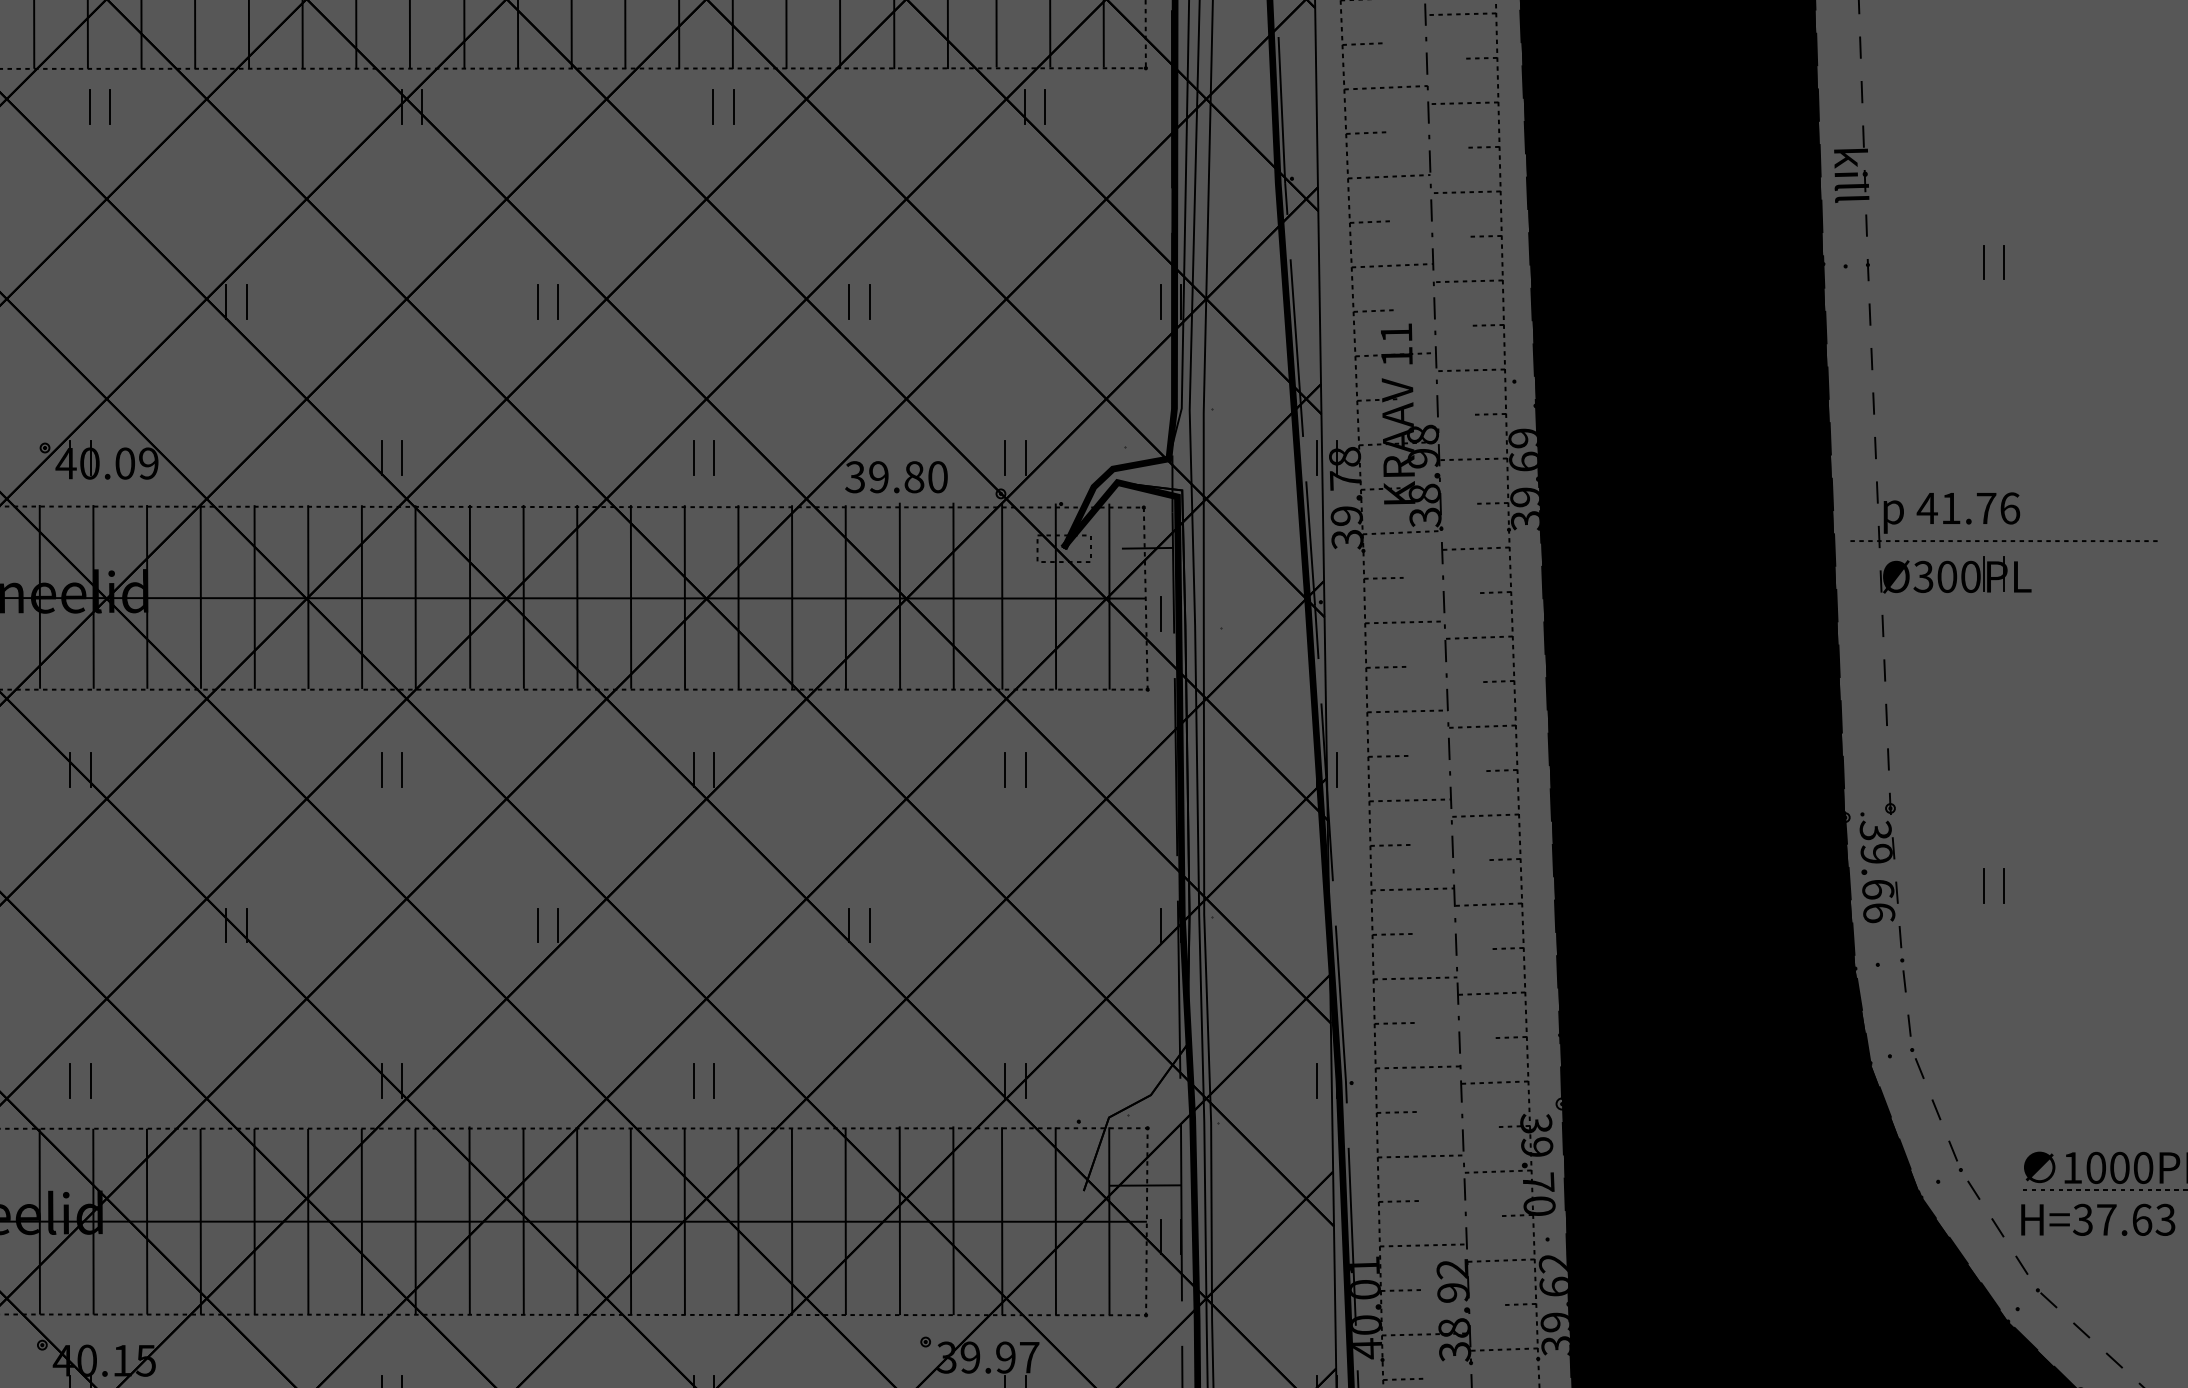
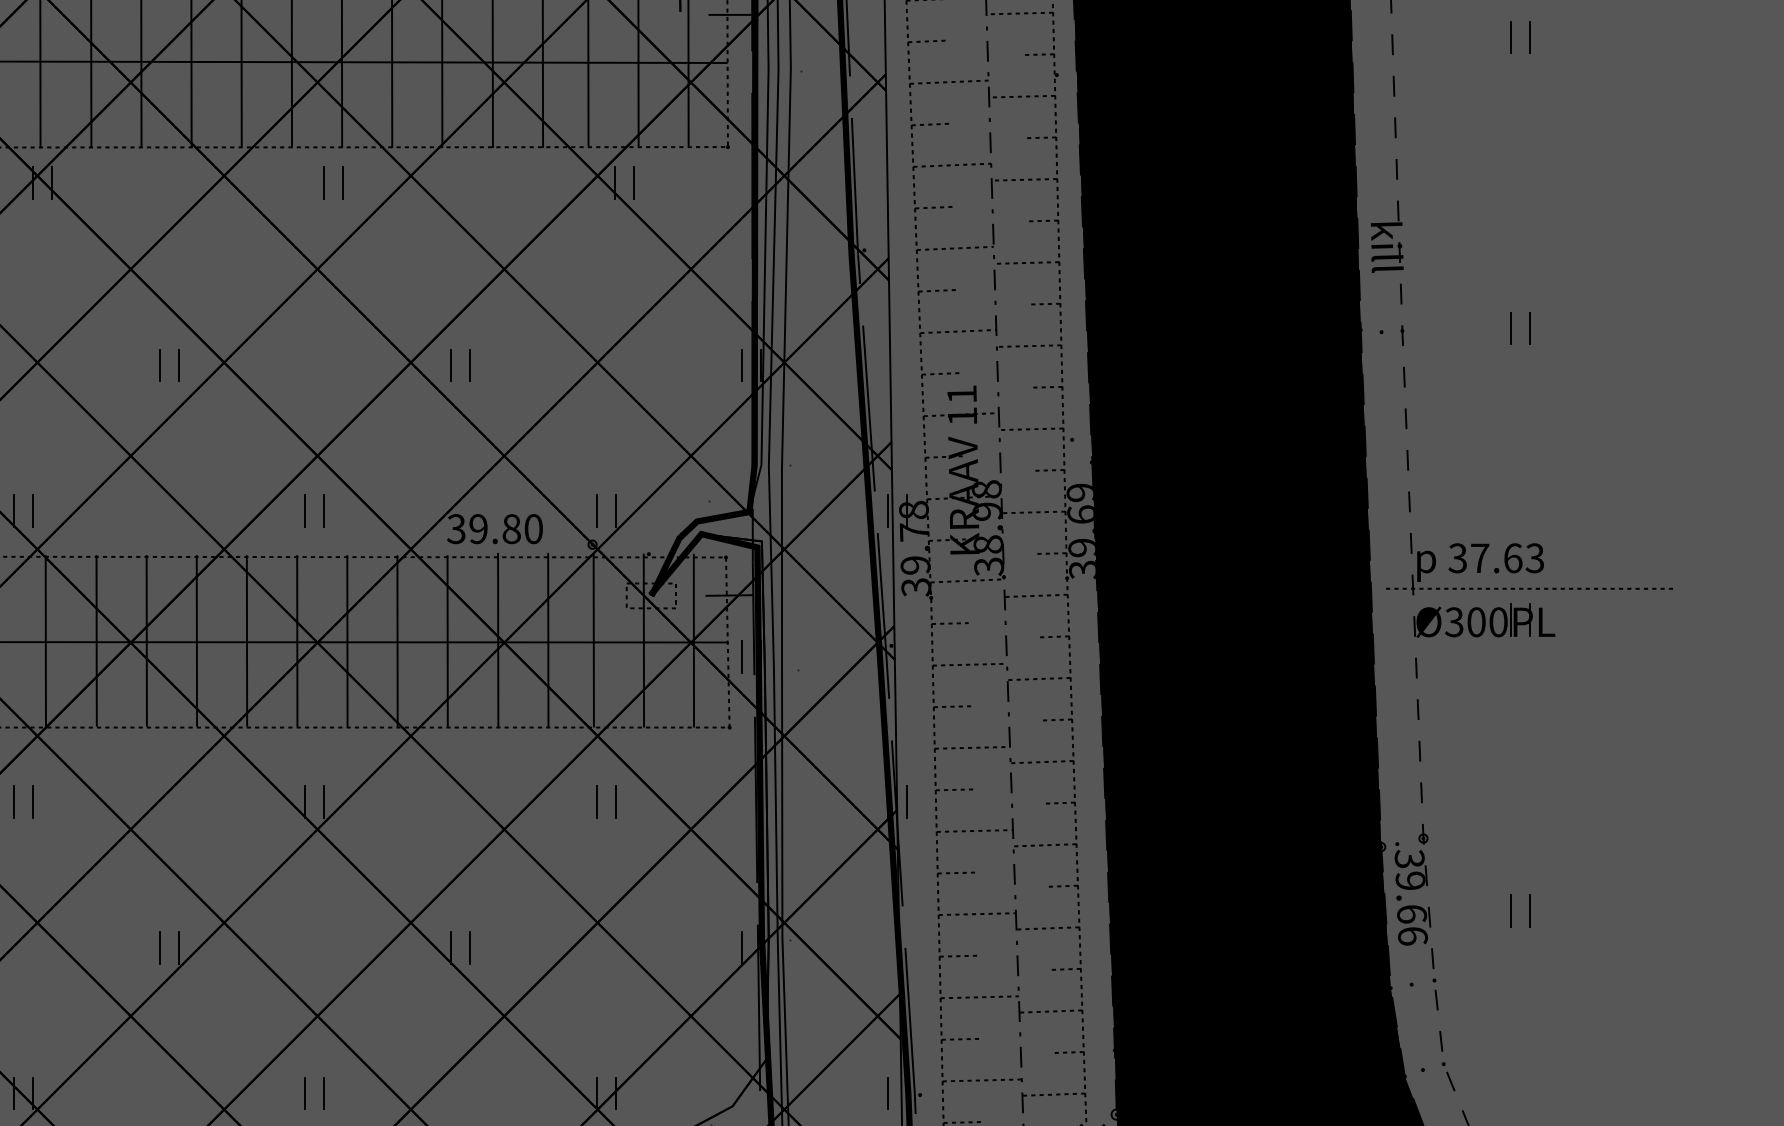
text: (1967, 508) -> (1495, 558), 41.76 -> 37.63

